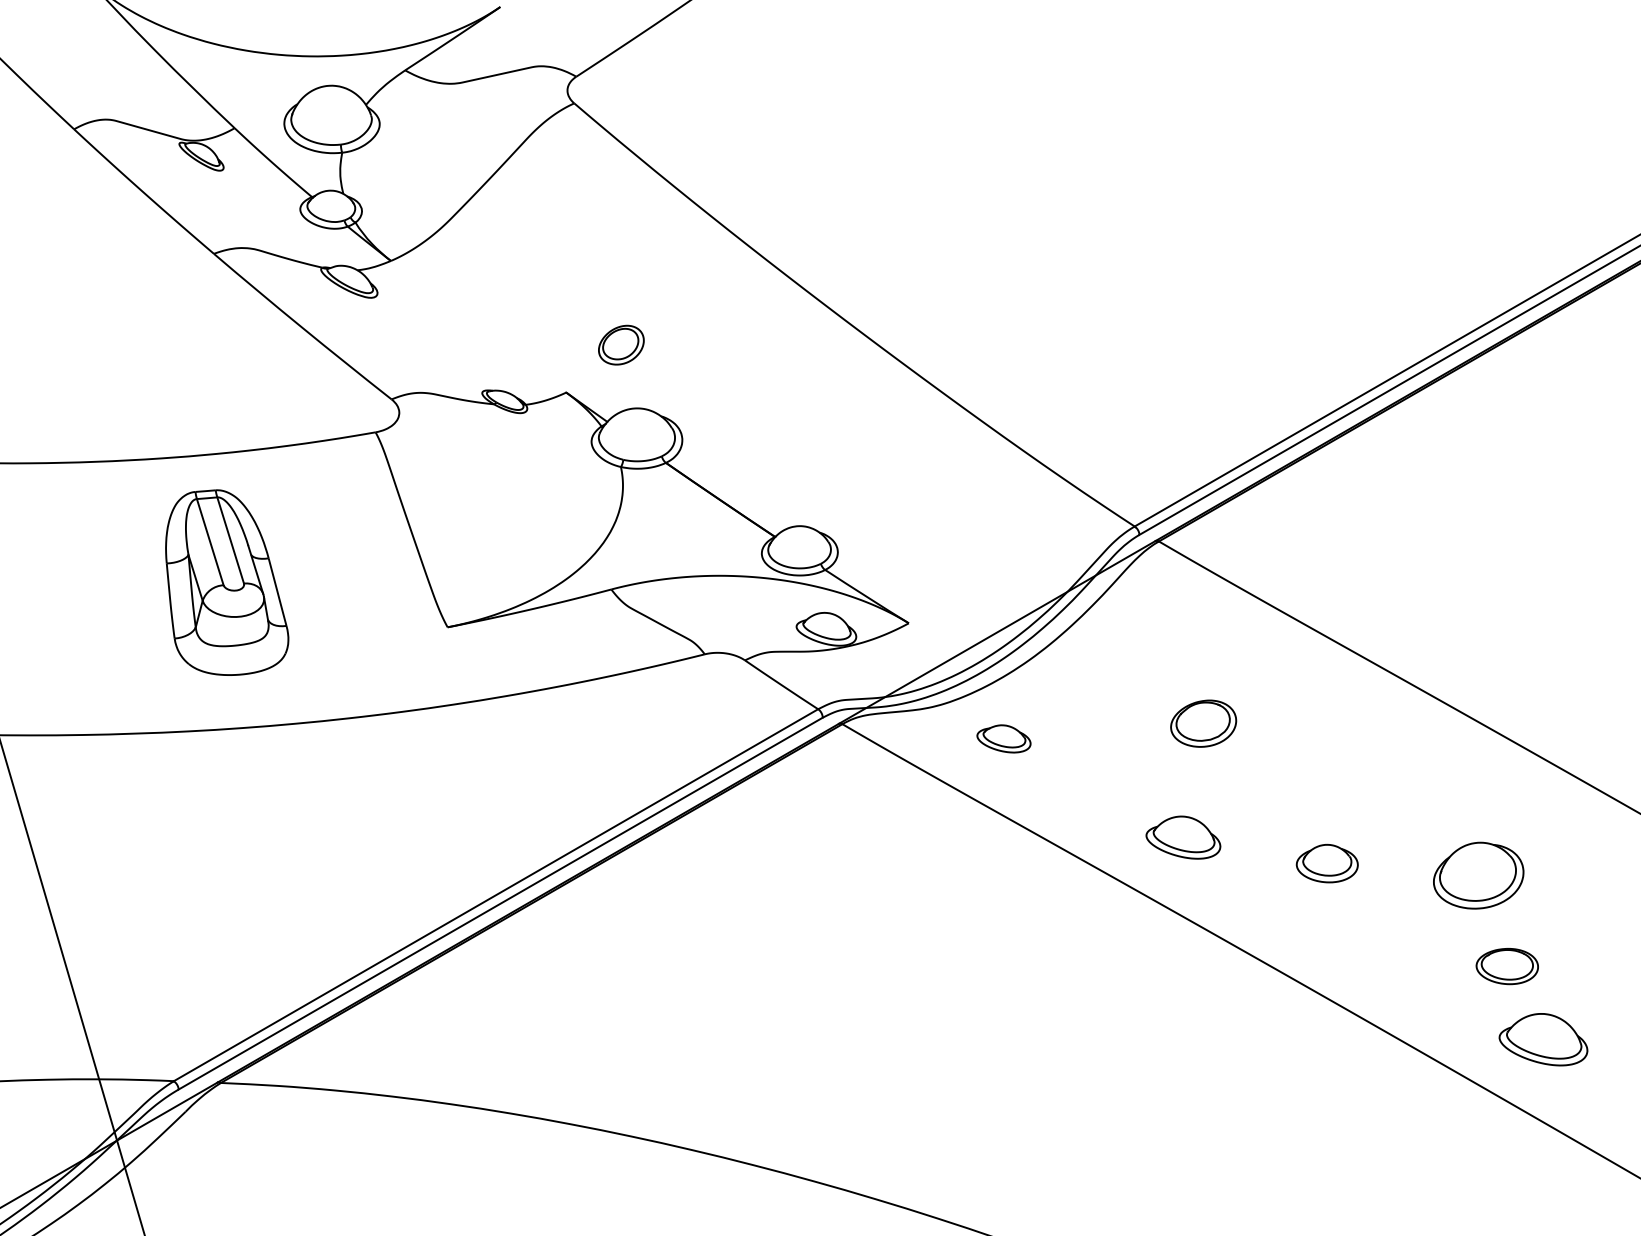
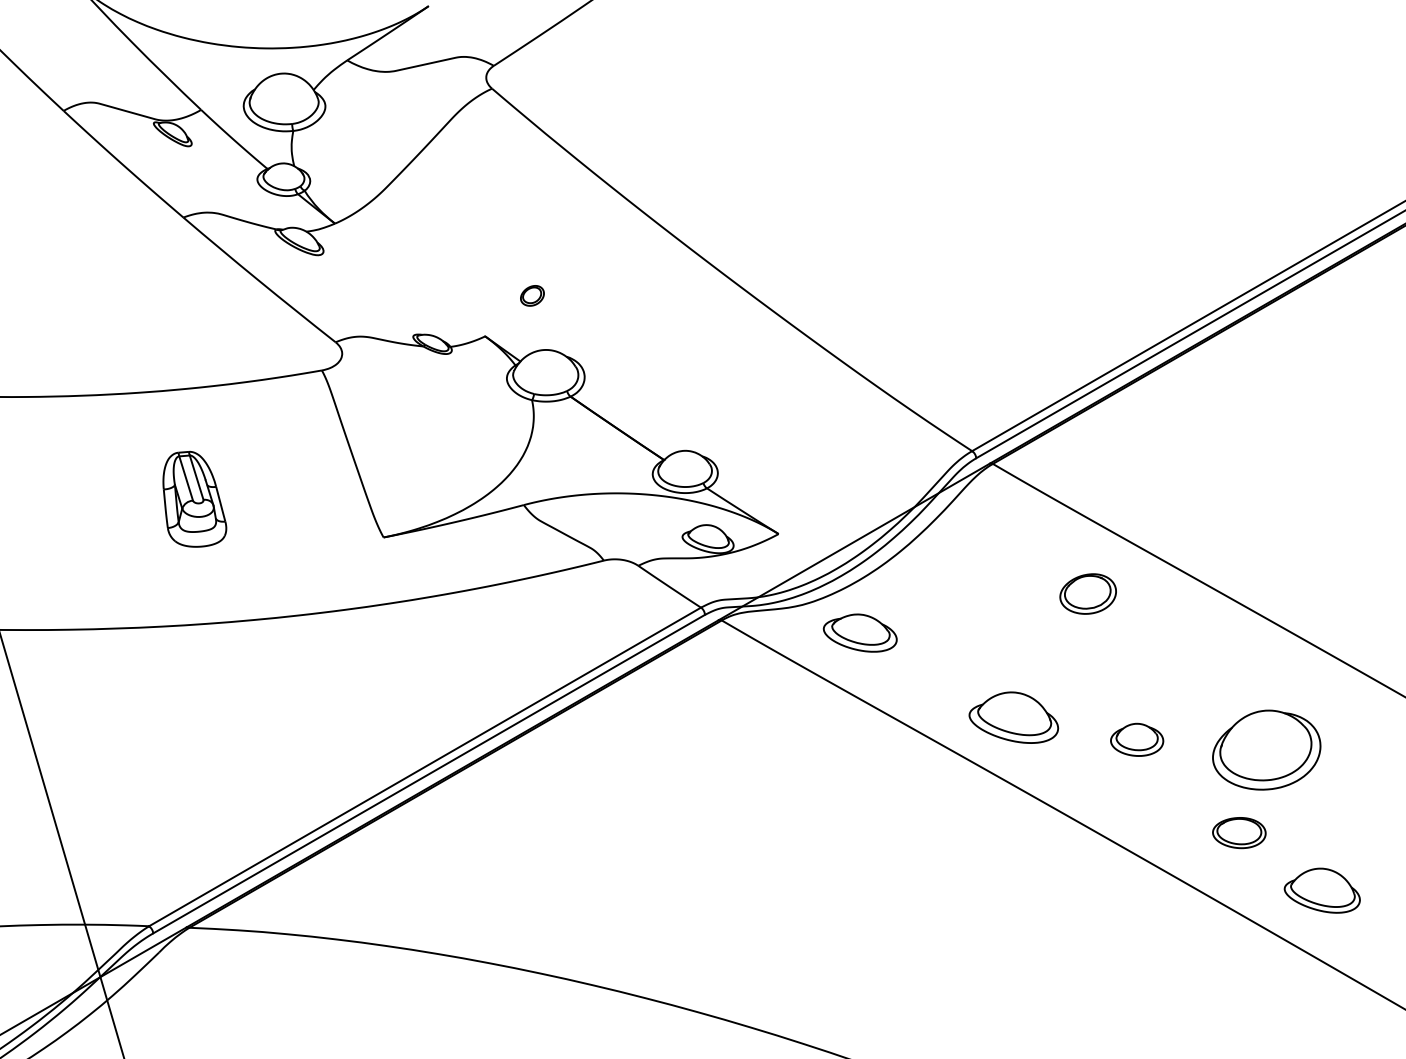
part: (621, 344) -> (532, 295), size x0.6
part: (226, 582) -> (194, 499), size x0.6
part: (1202, 723) -> (1087, 593), moved
part: (1003, 738) -> (859, 632), size x1.6
part: (1182, 837) -> (1013, 717), size x1.4
part: (1478, 875) -> (1266, 750), size x1.4
part: (1507, 967) -> (1239, 833), moved

